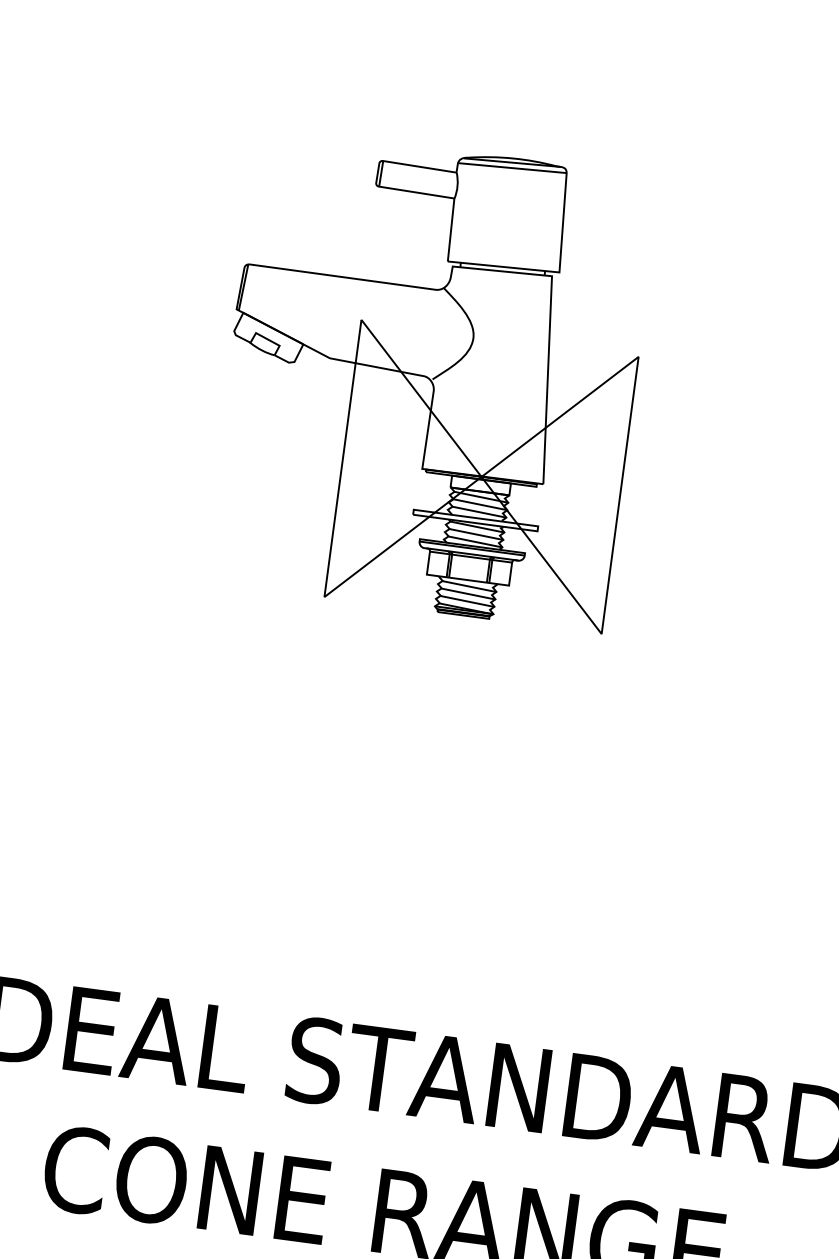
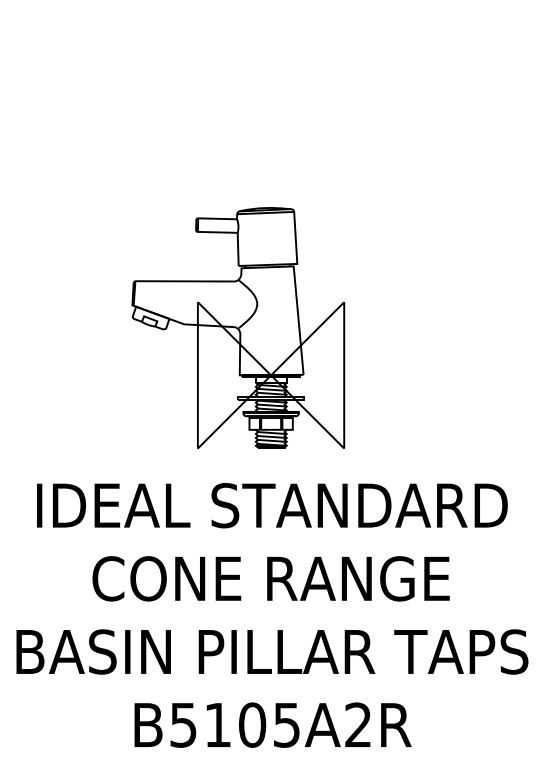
part: (431, 378) -> (238, 327), moved

